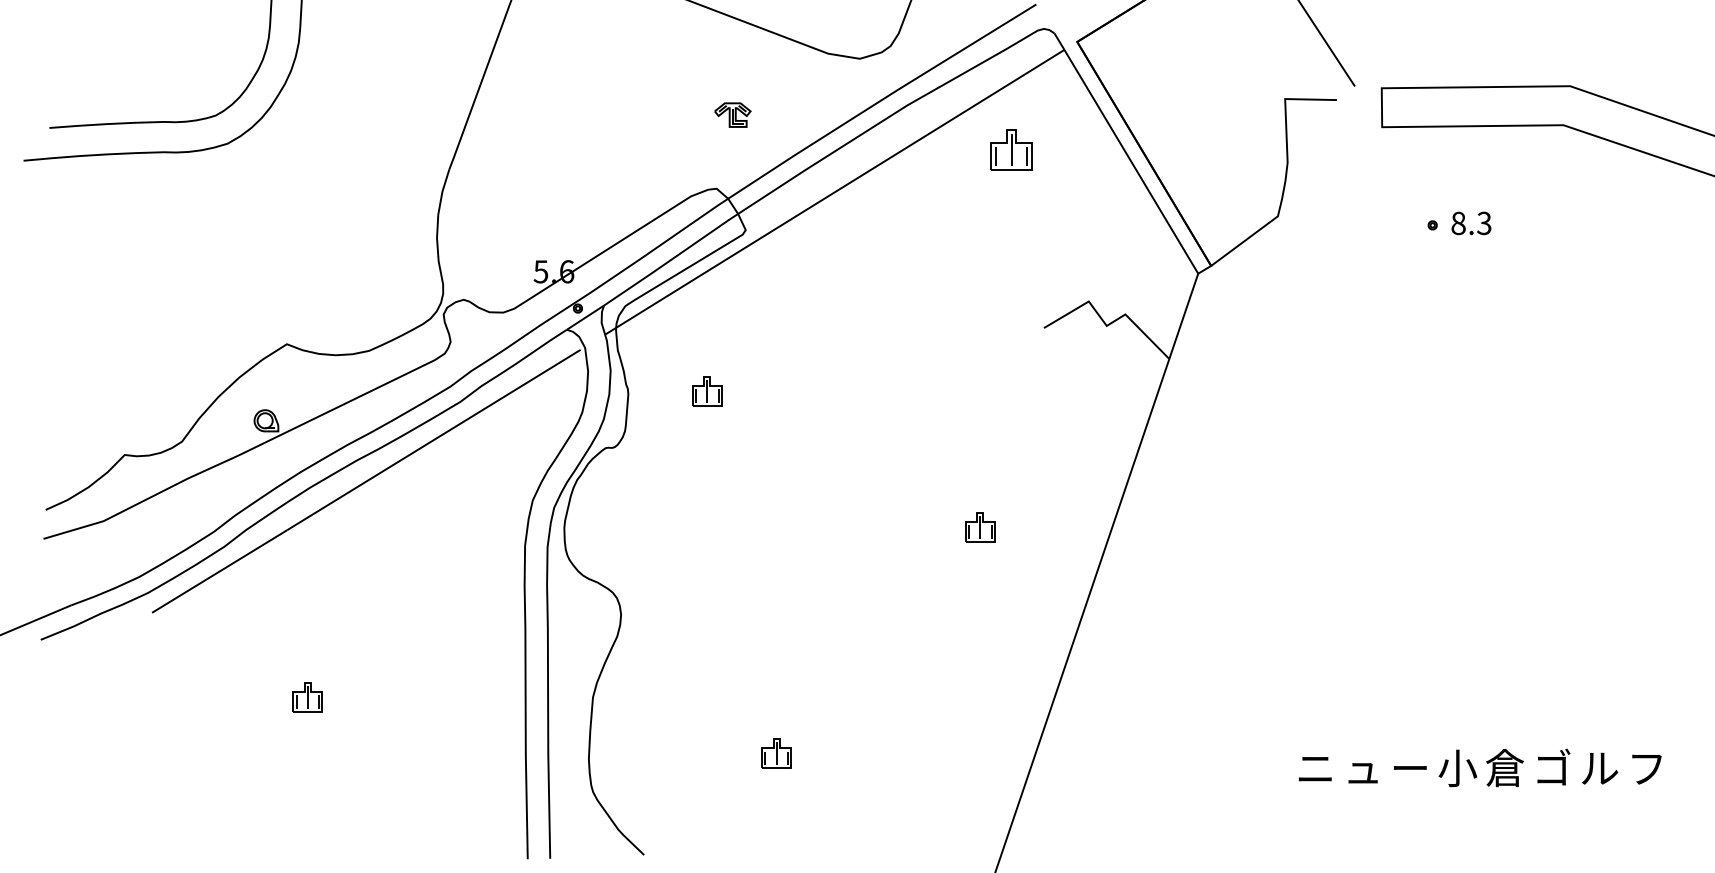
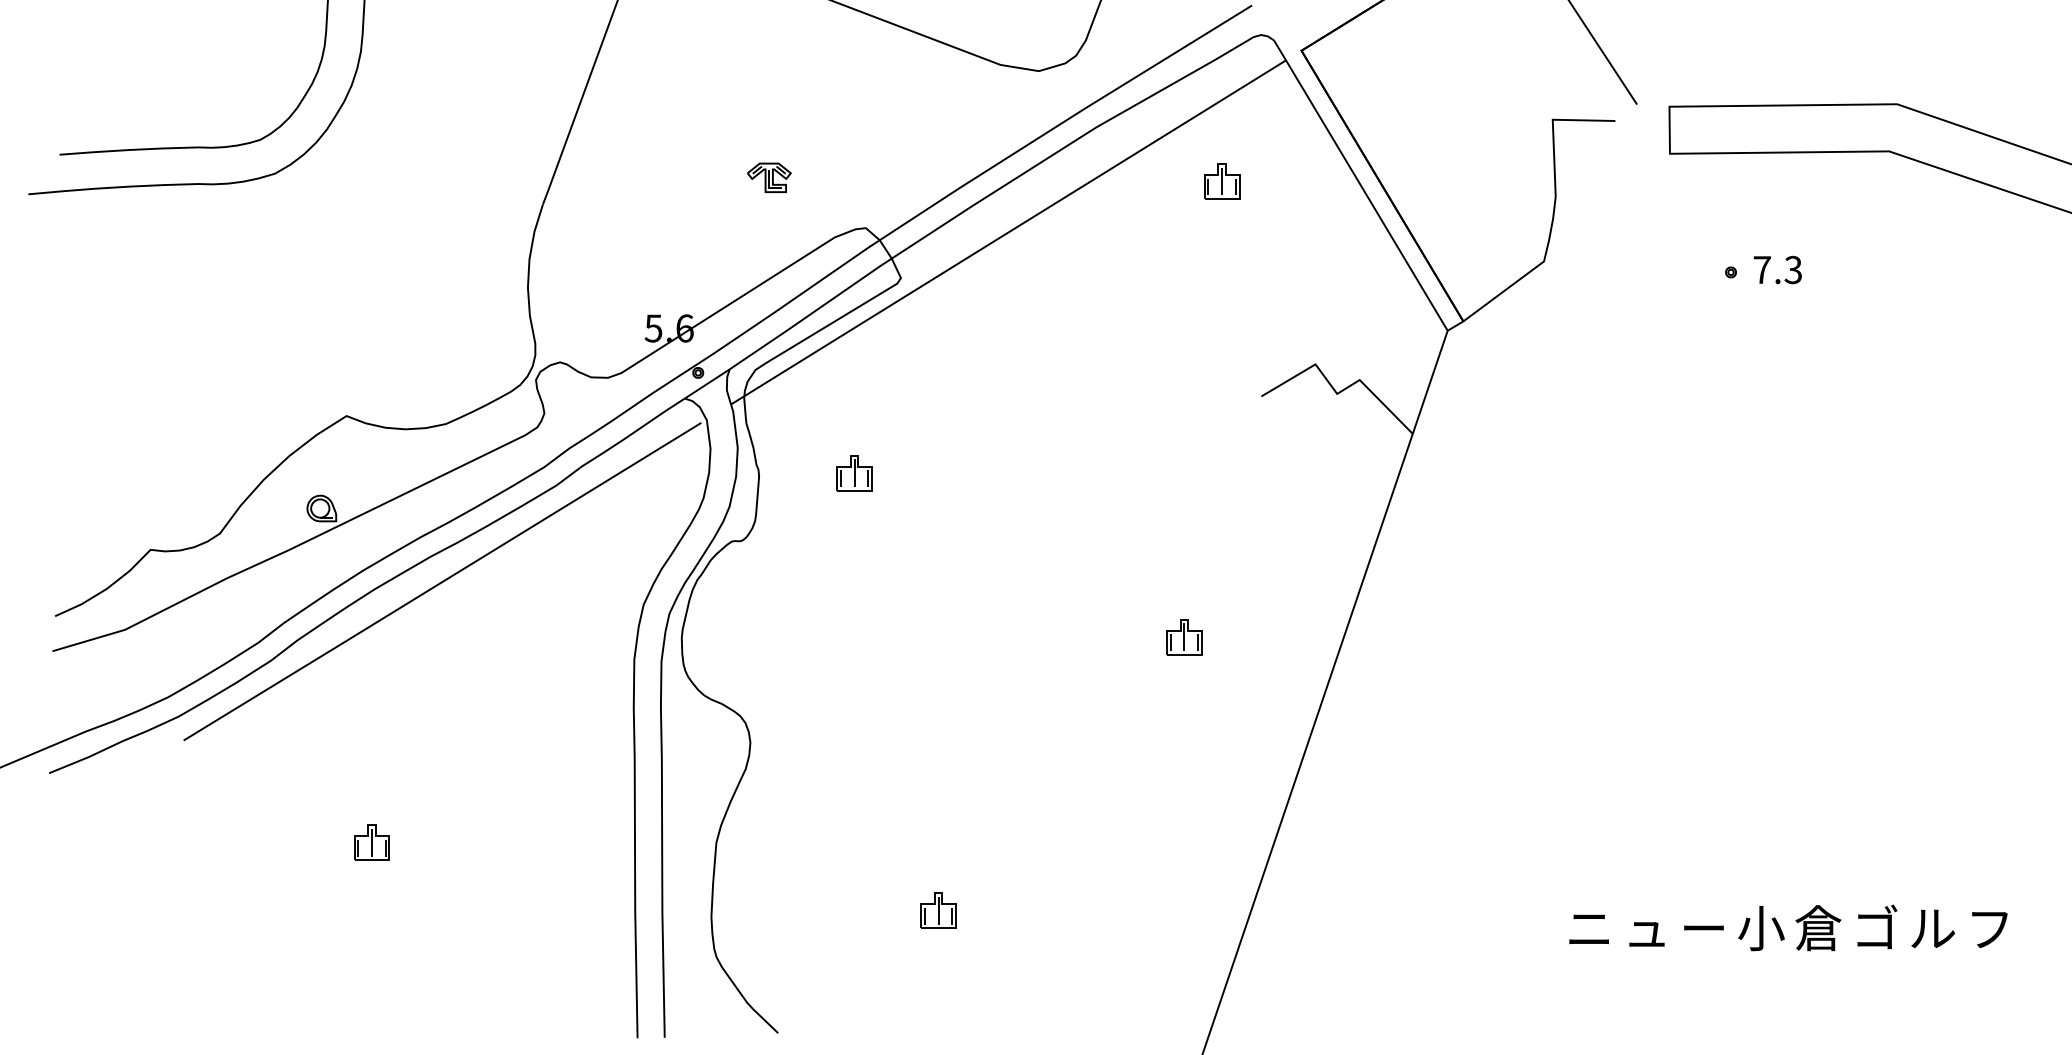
part: (732, 114) -> (768, 177), moved
part: (1011, 150) -> (1222, 181), size x0.71
text: (1458, 223) -> (1762, 270), 8.3 -> 7.3

